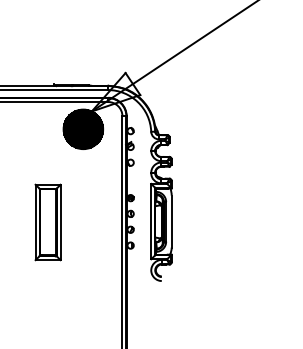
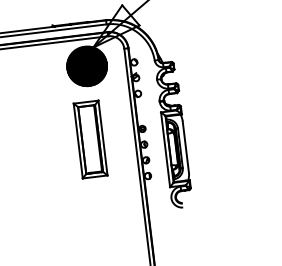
part: (47, 222) -> (90, 139), moved

